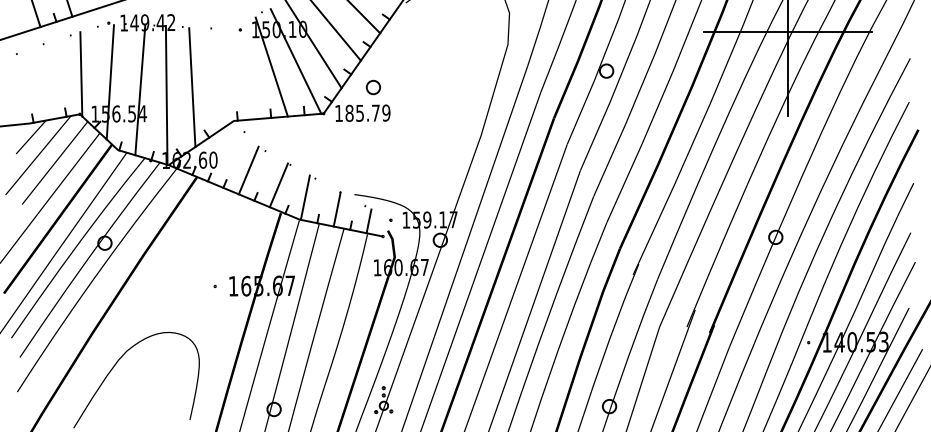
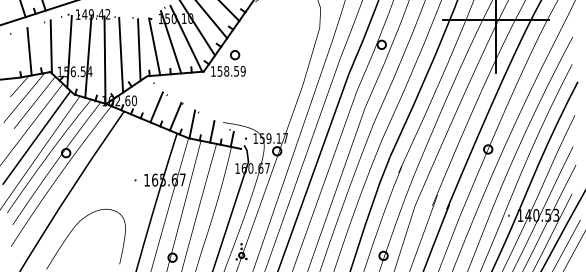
line: (245, 73) -> (154, 46), added
line: (221, 78) -> (139, 49), added
line: (46, 81) -> (29, 51), added
text: (361, 113) -> (227, 71), 185.79 -> 158.59

